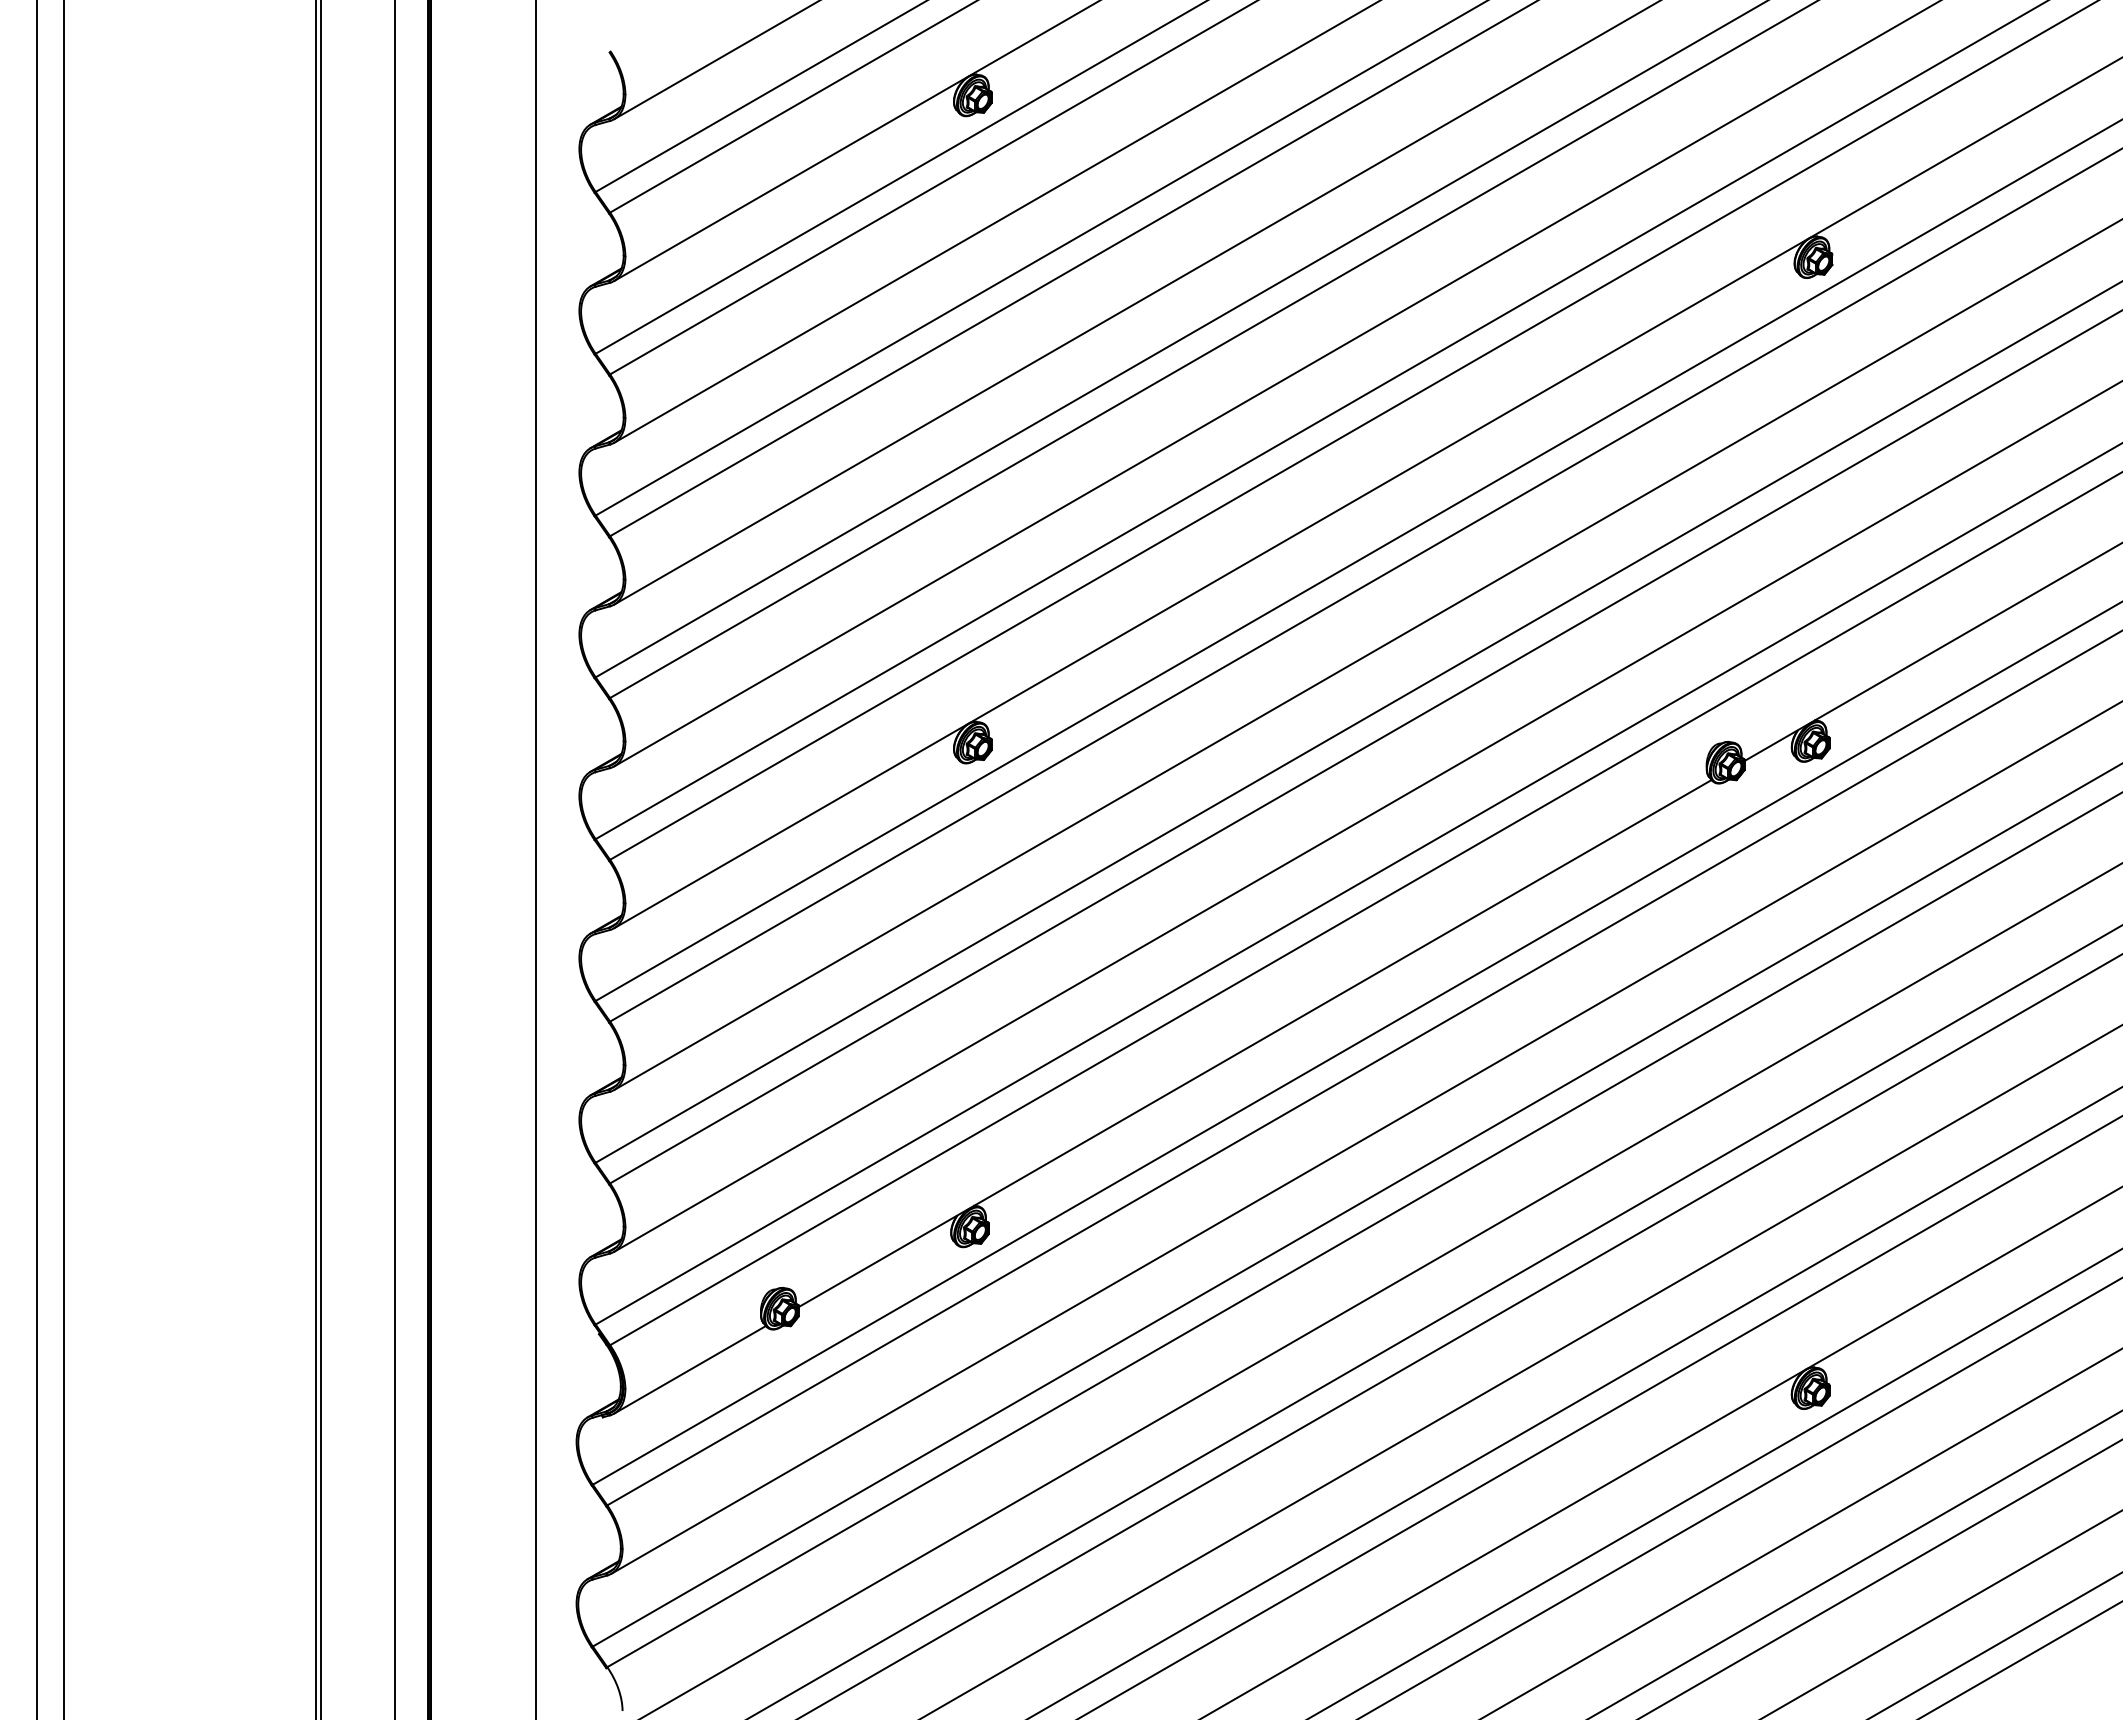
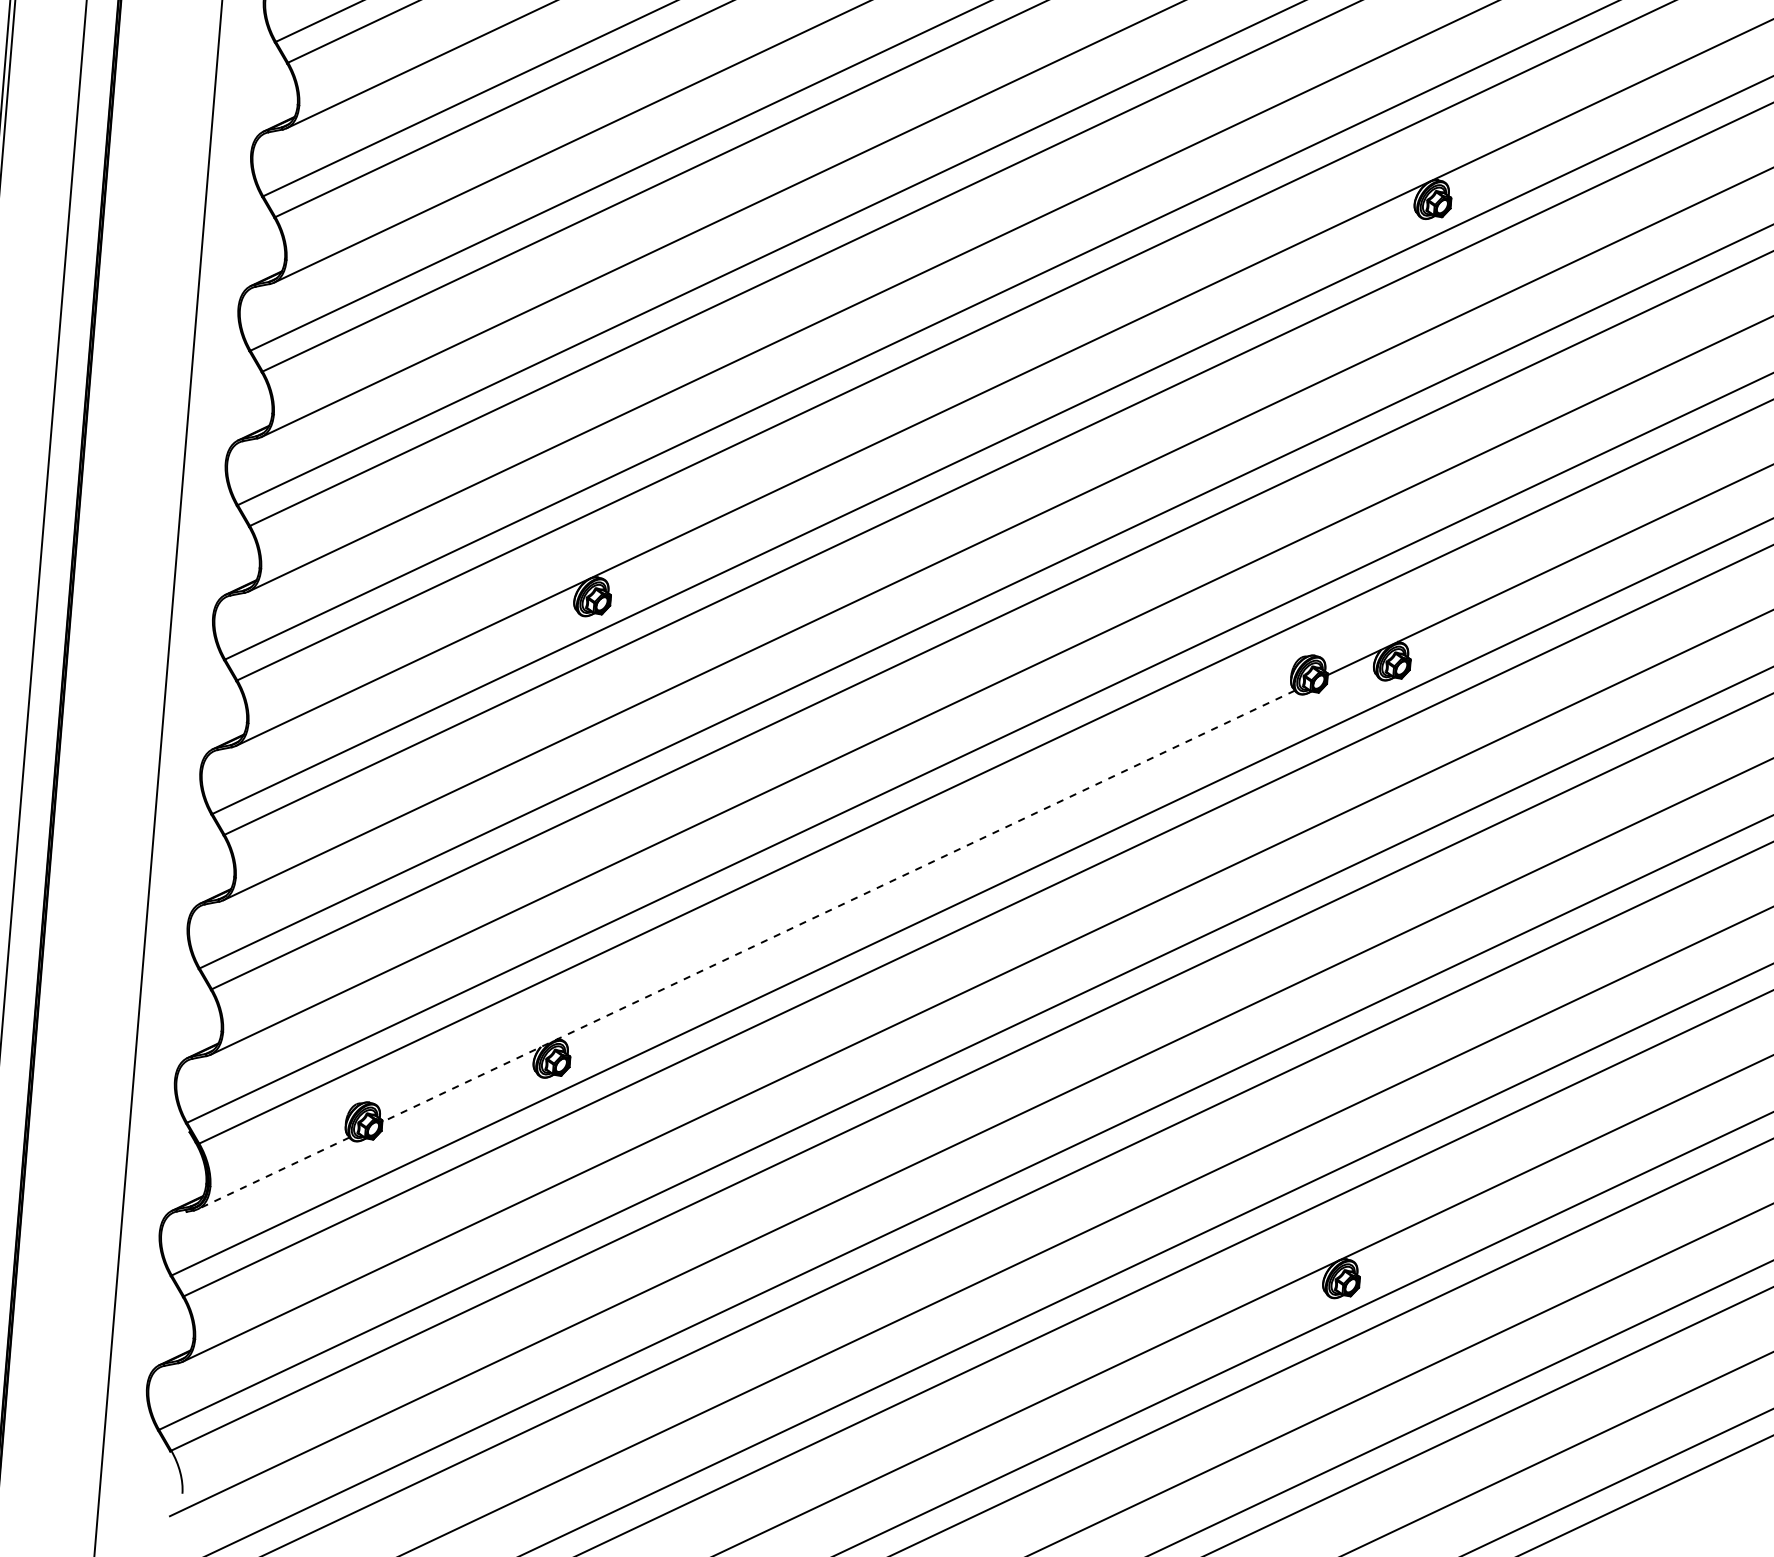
line: (1254, 1043) -> (837, 906), solid -> dashed
line: (690, 1369) -> (274, 1173), solid -> dashed

